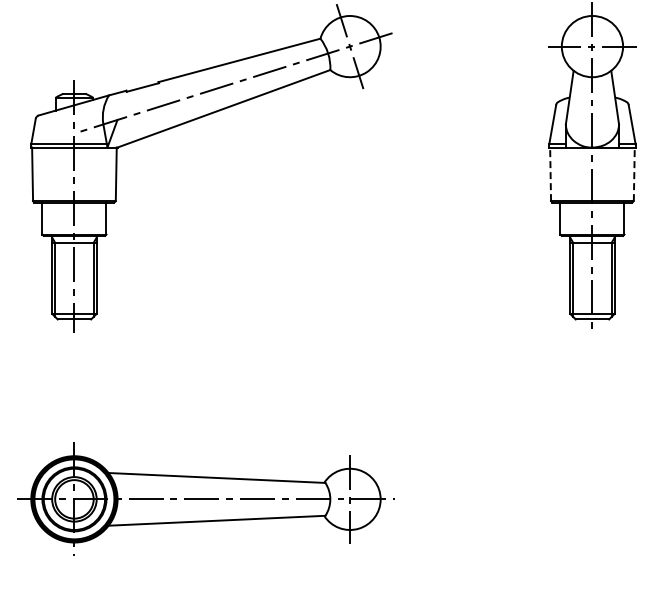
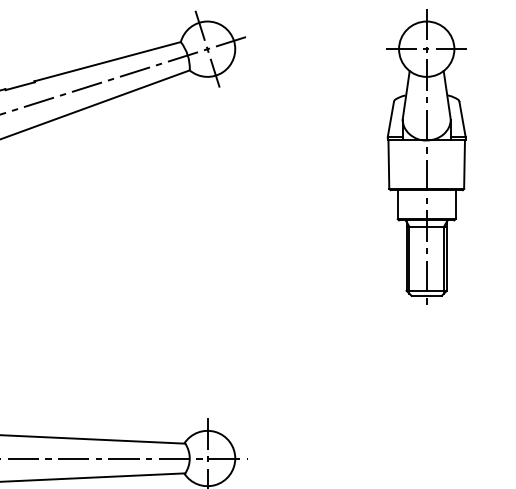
line: (550, 174) -> (388, 164), dashed -> solid
line: (634, 174) -> (464, 164), dashed -> solid

